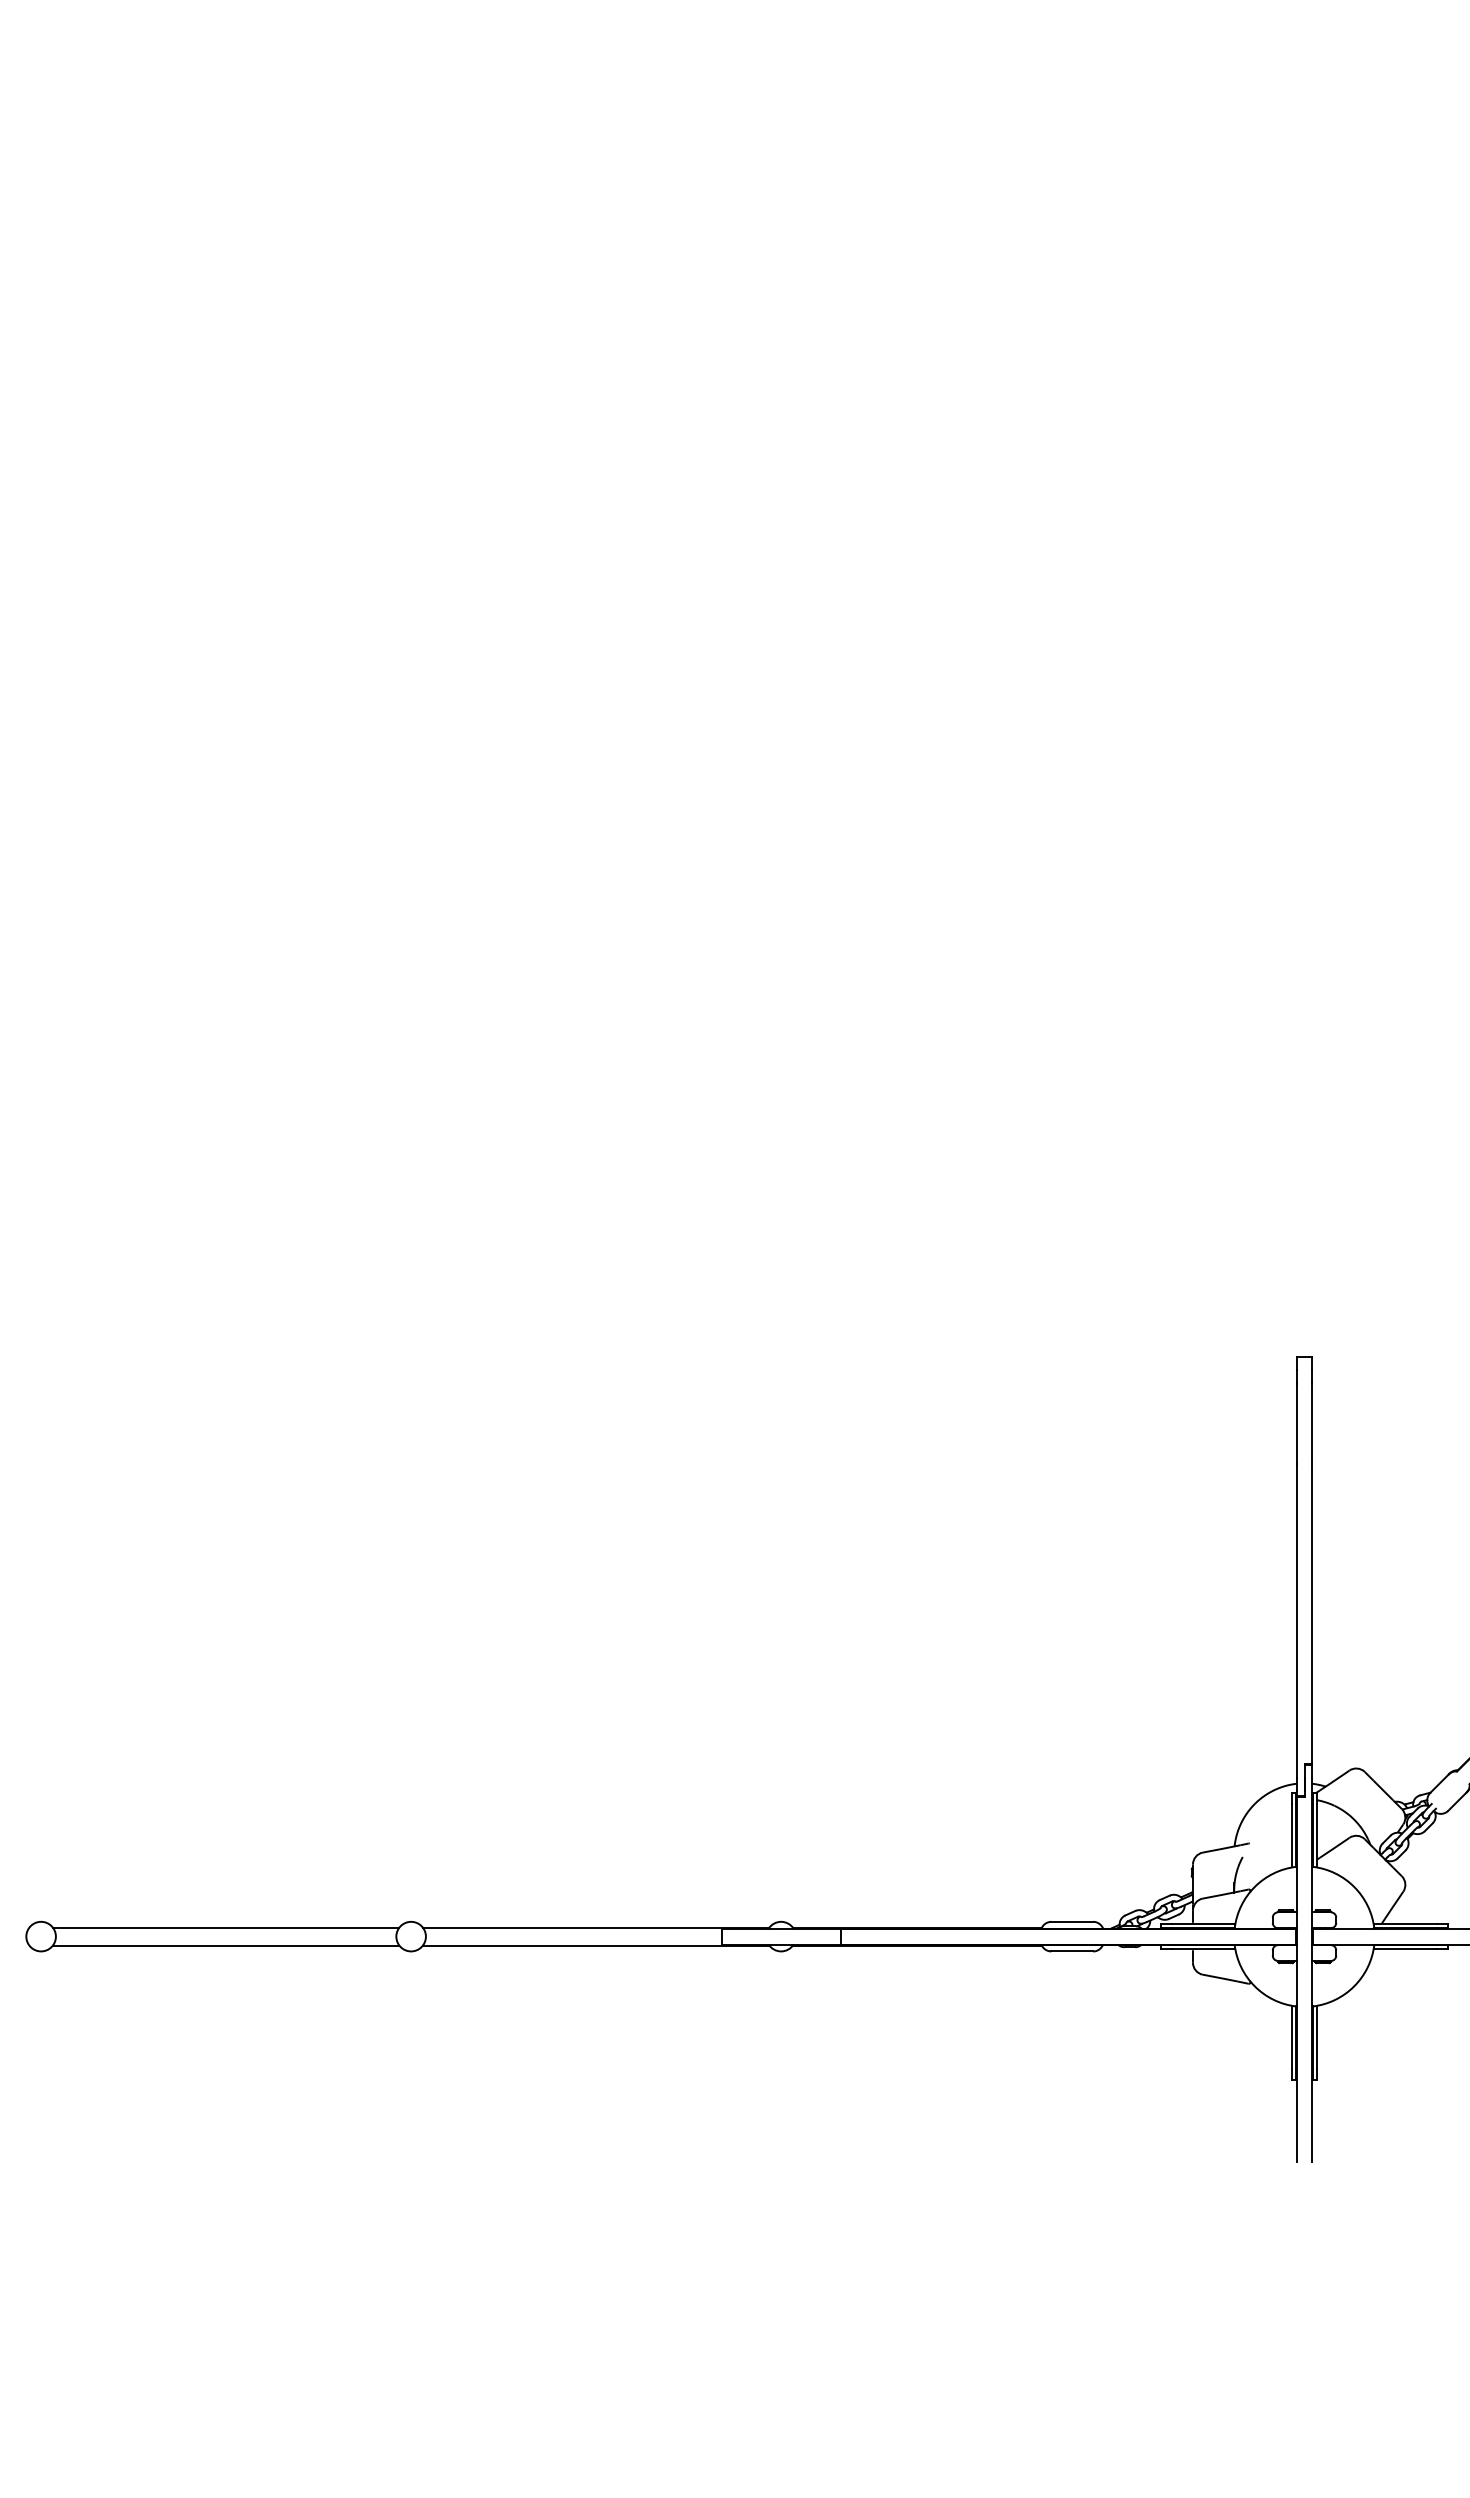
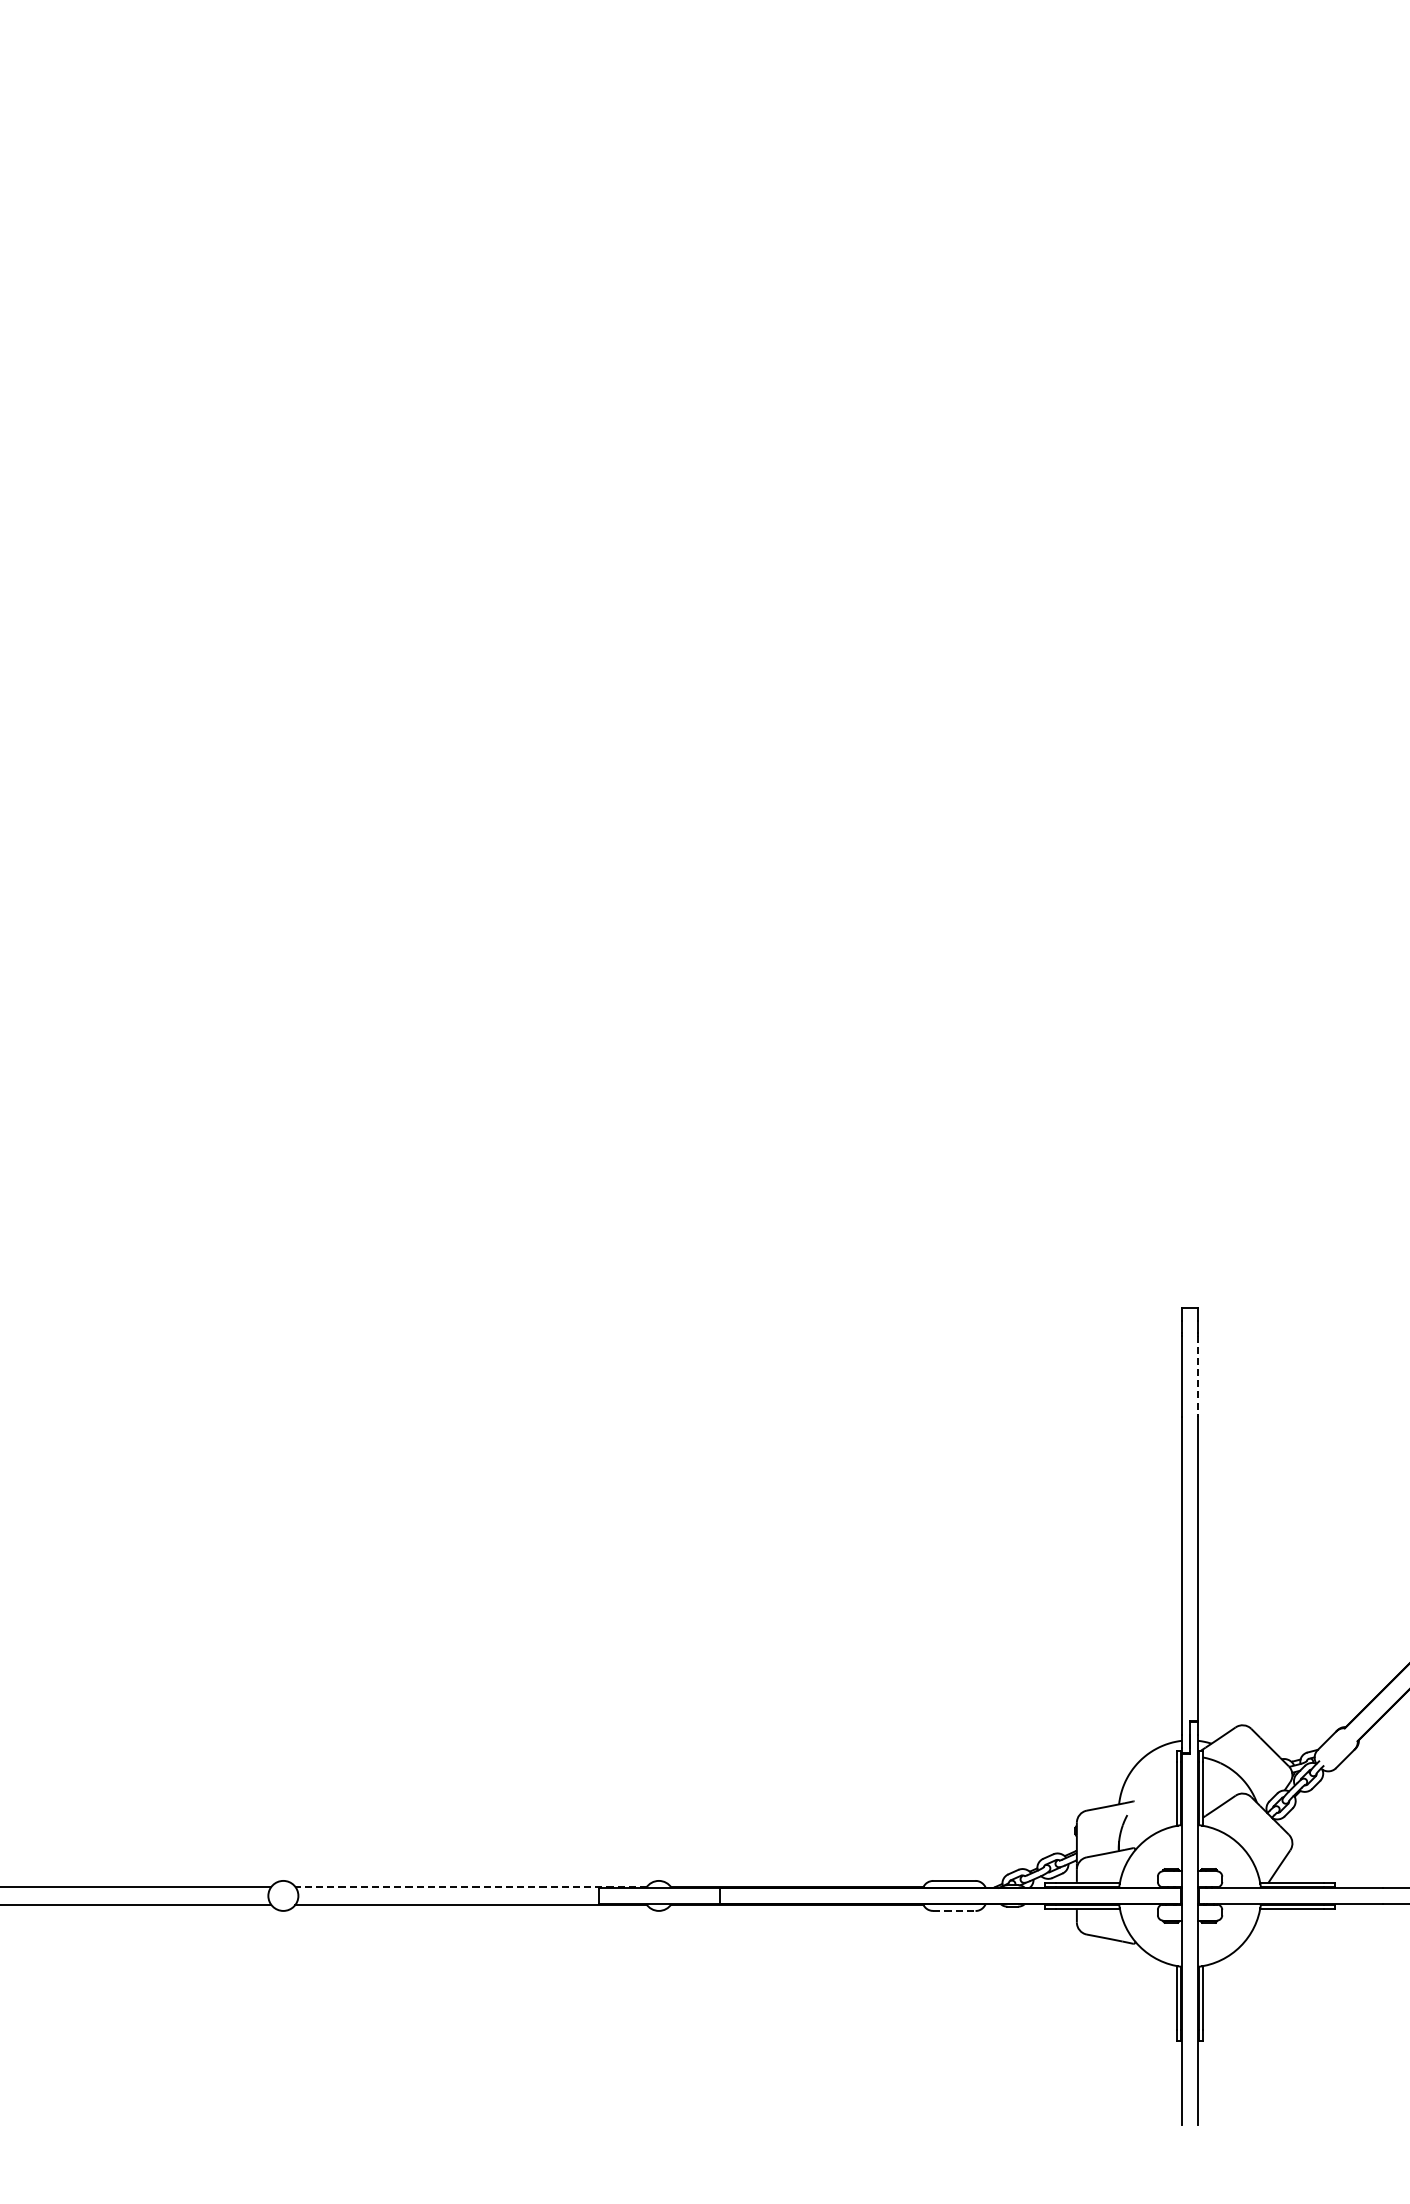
line: (1312, 1424) -> (1198, 1376), solid -> dashed
line: (595, 1927) -> (470, 1886), solid -> dashed
line: (1072, 1951) -> (954, 1911), solid -> dashed

